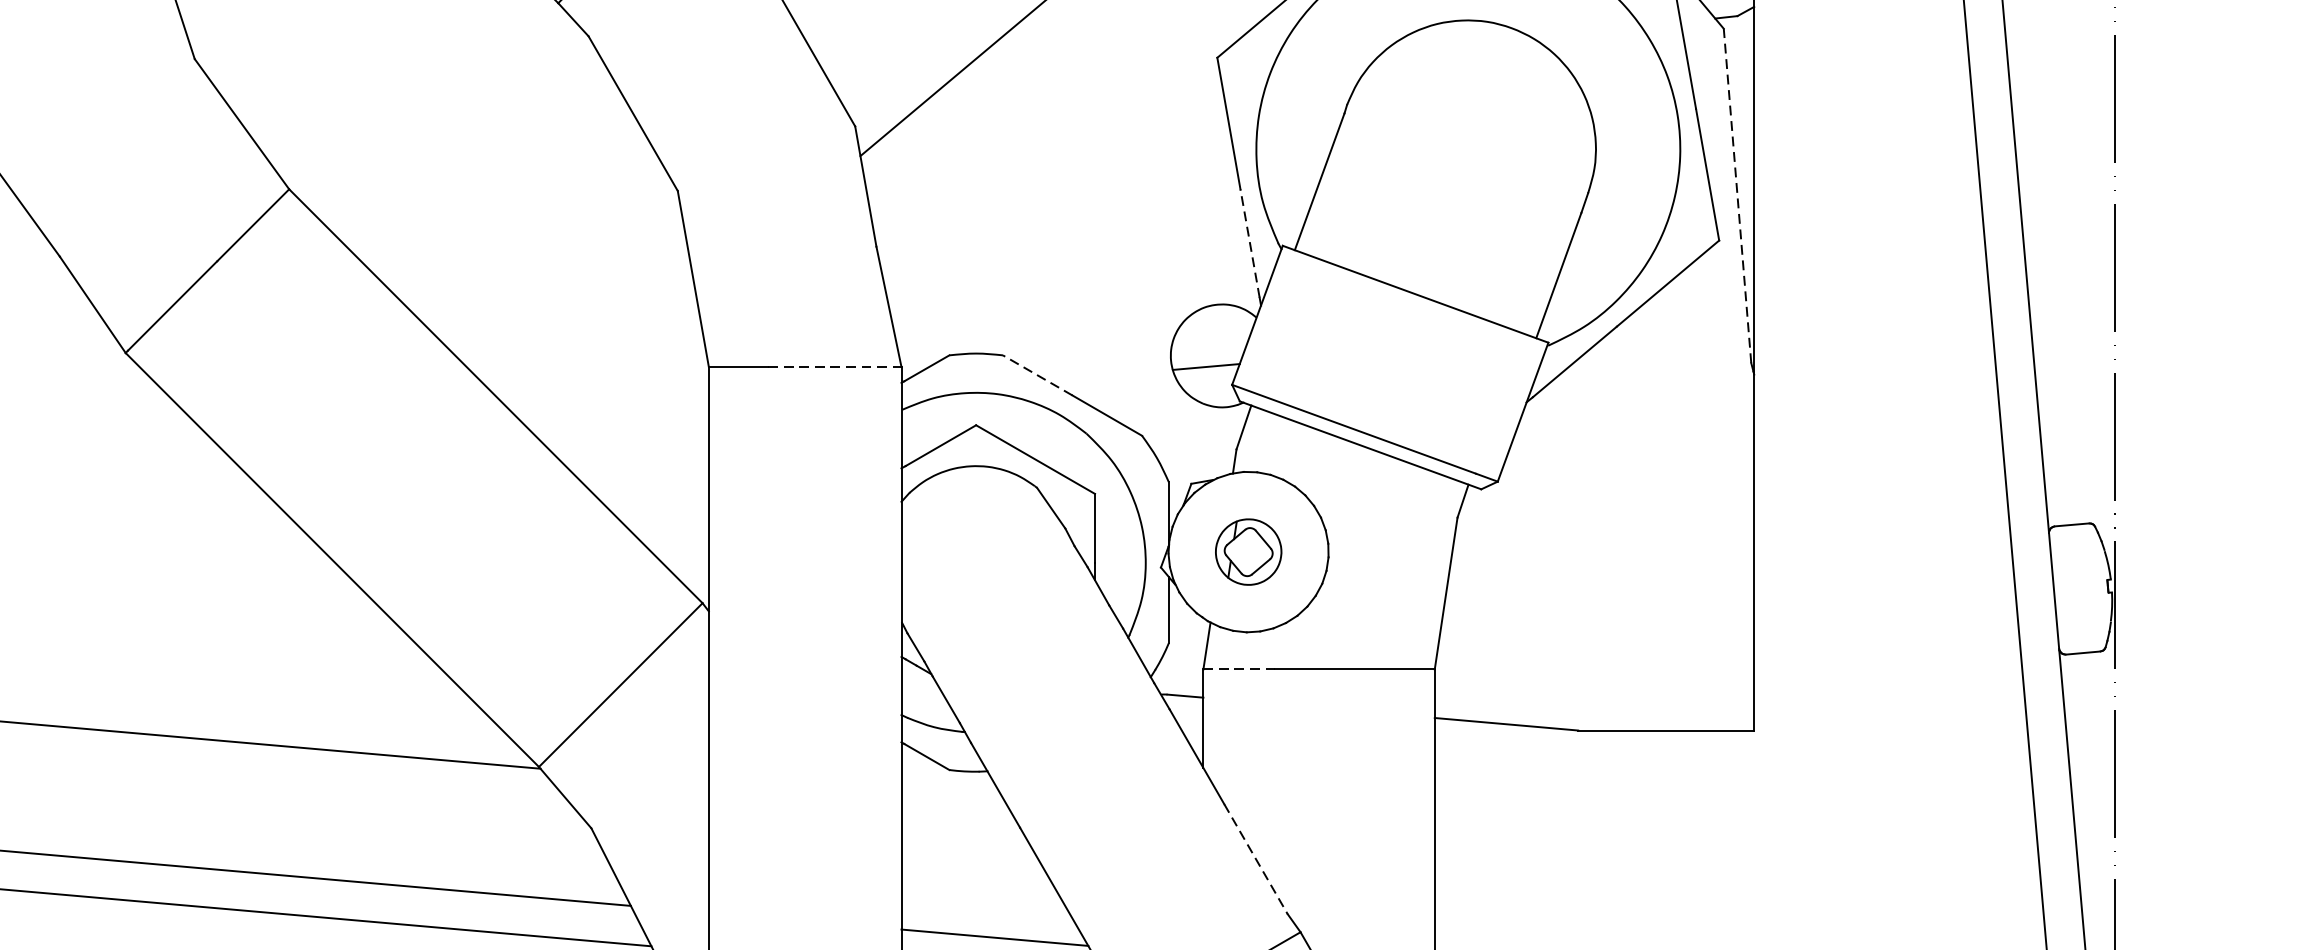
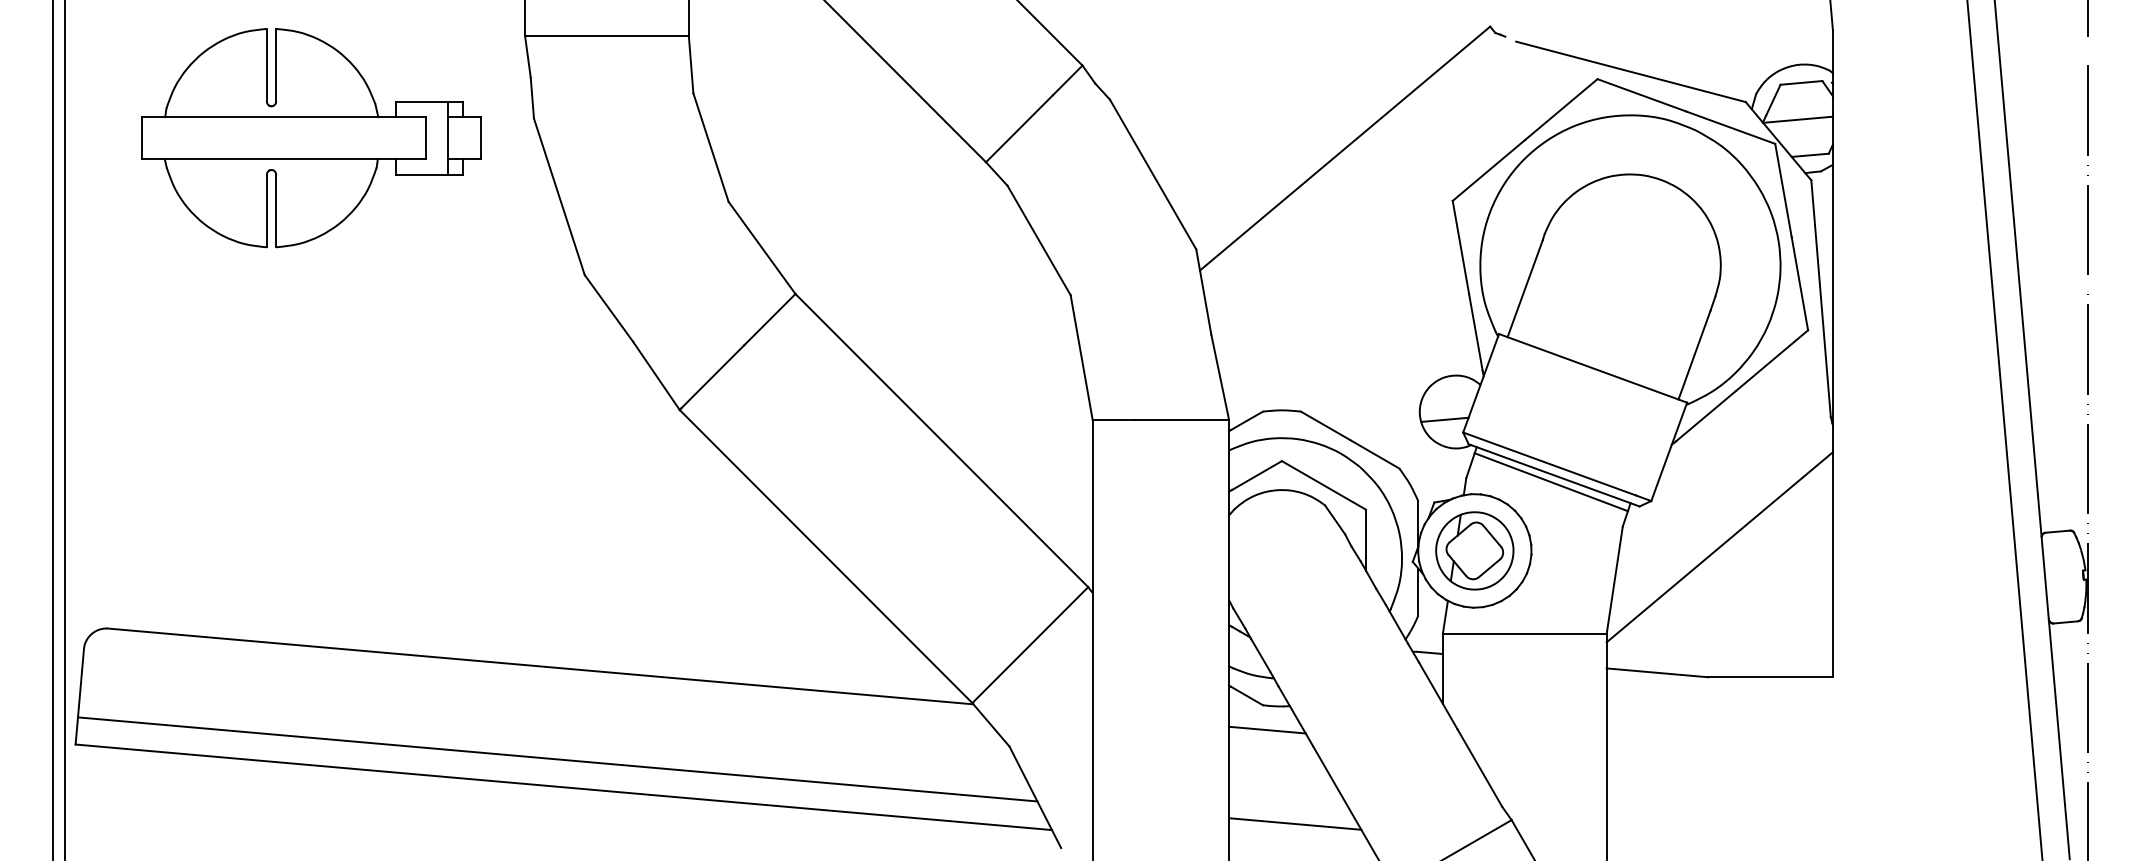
line: (1738, 195) -> (1821, 298), dashed -> solid
line: (1249, 243) -> (1475, 332), dashed -> solid
line: (835, 366) -> (1182, 419), dashed -> solid
line: (1037, 374) -> (1325, 425), dashed -> solid
line: (1355, 455) -> (1550, 482), added
line: (1594, 547) -> (1719, 547), added
part: (1248, 551) -> (1474, 550), size x1.67
line: (1239, 670) -> (1468, 634), dashed -> solid
line: (955, 804) -> (1267, 729), added
line: (1256, 859) -> (1480, 768), dashed -> solid

